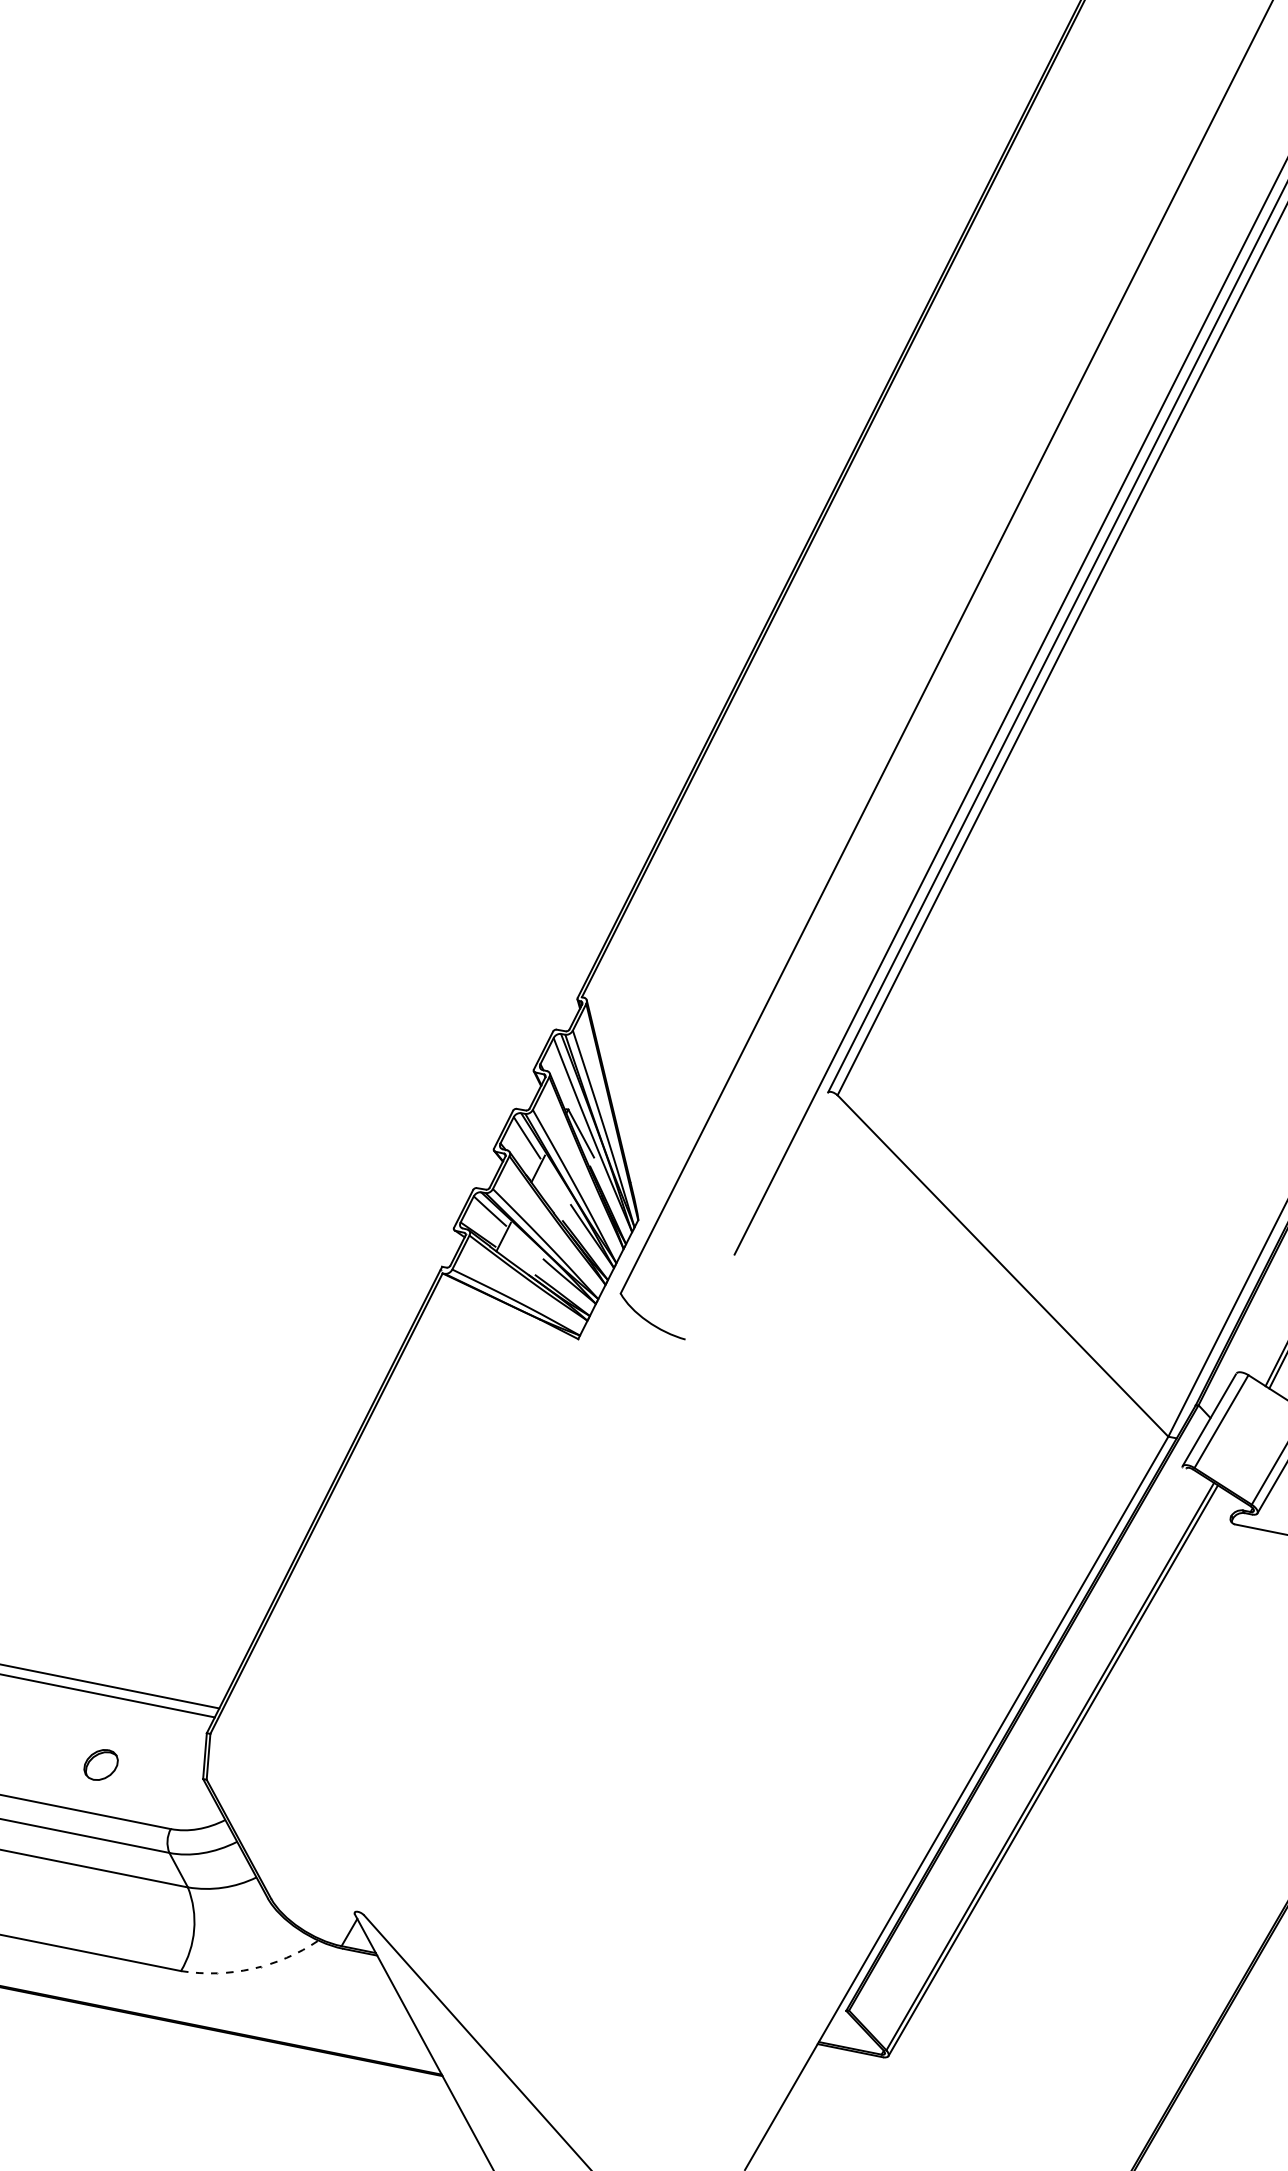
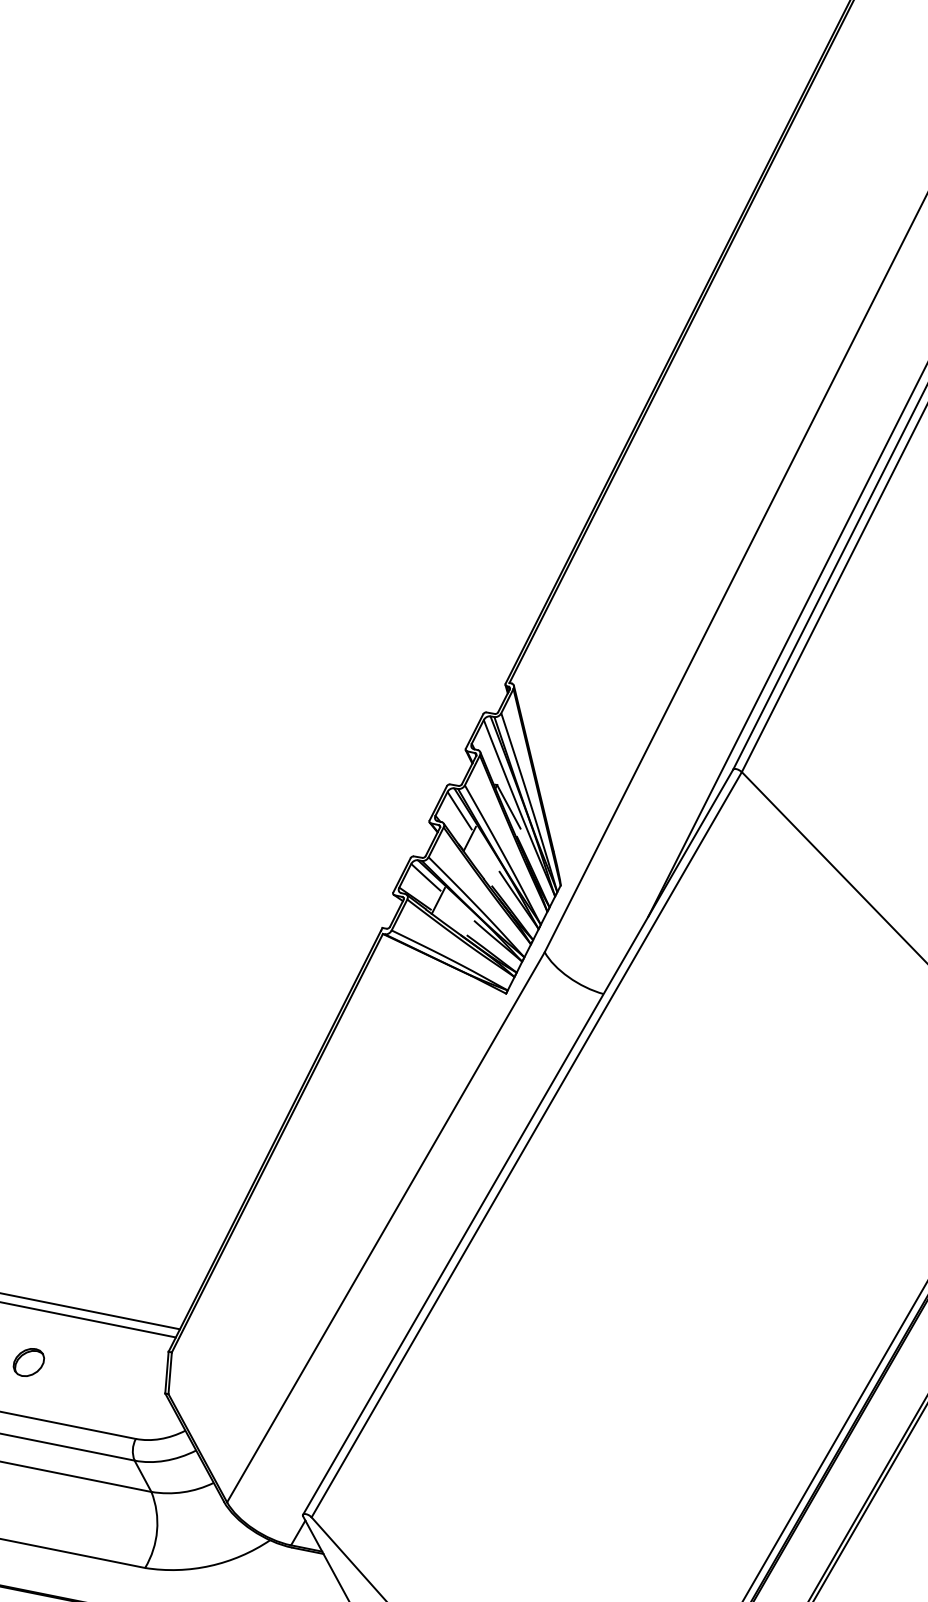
line: (591, 1502) -> (518, 1142), added
line: (600, 1505) -> (526, 1144), added
line: (445, 1595) -> (385, 1226), added
part: (100, 1764) -> (28, 1362), moved
arc: (252, 1968) -> (210, 1565), dashed -> solid

